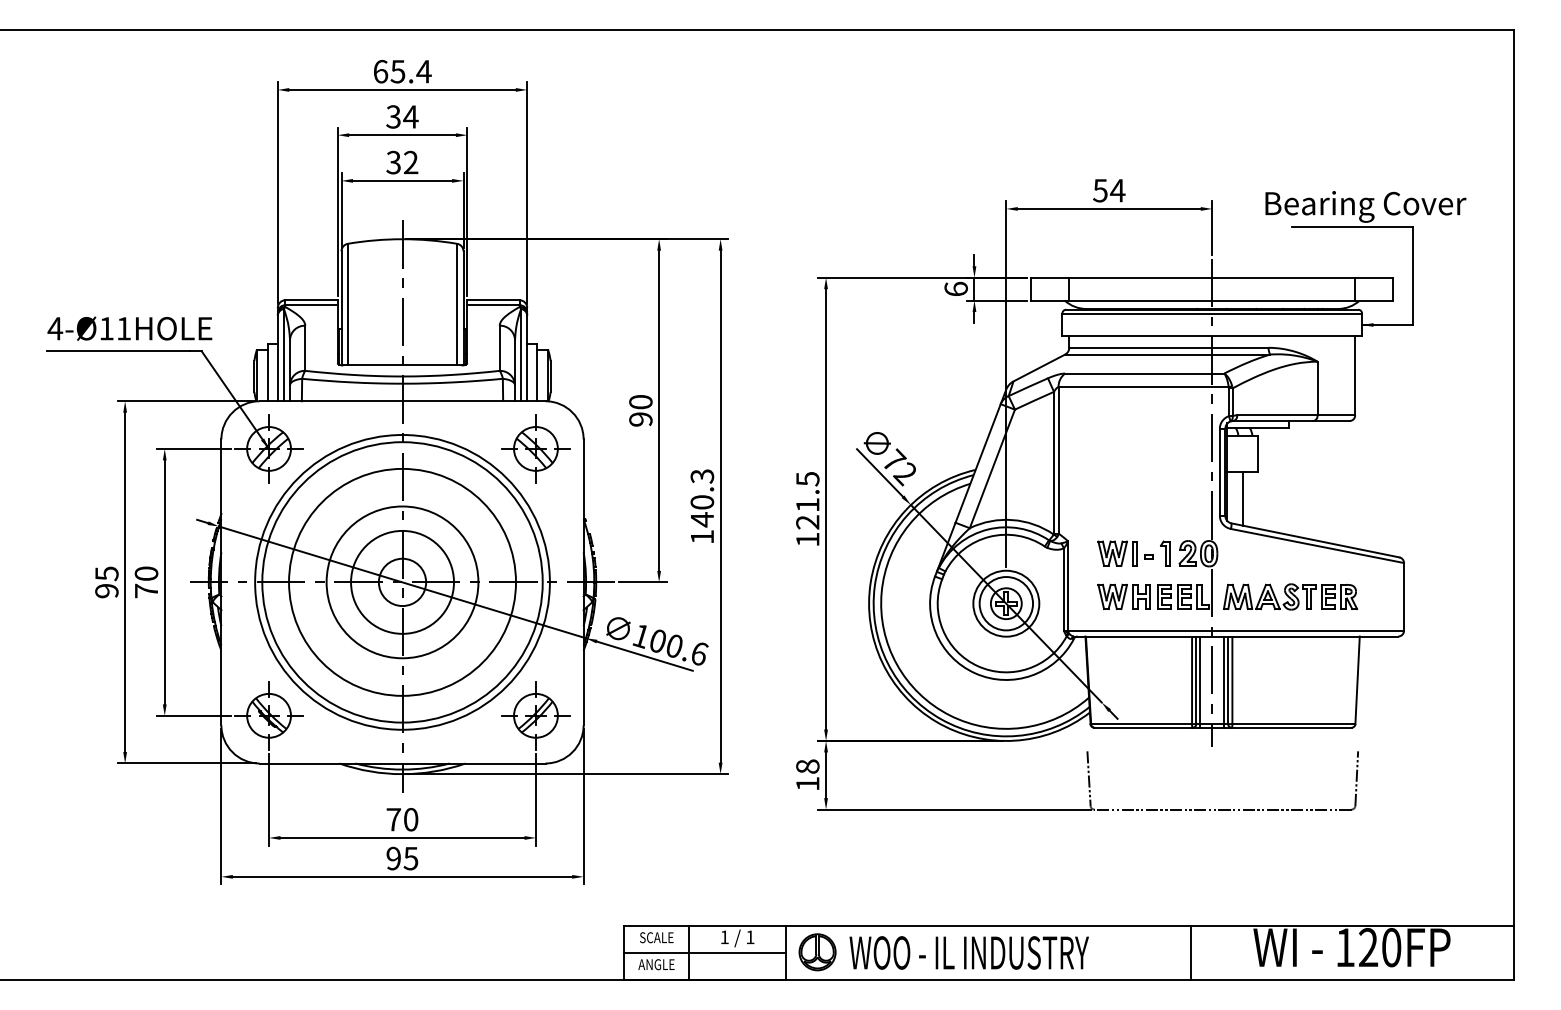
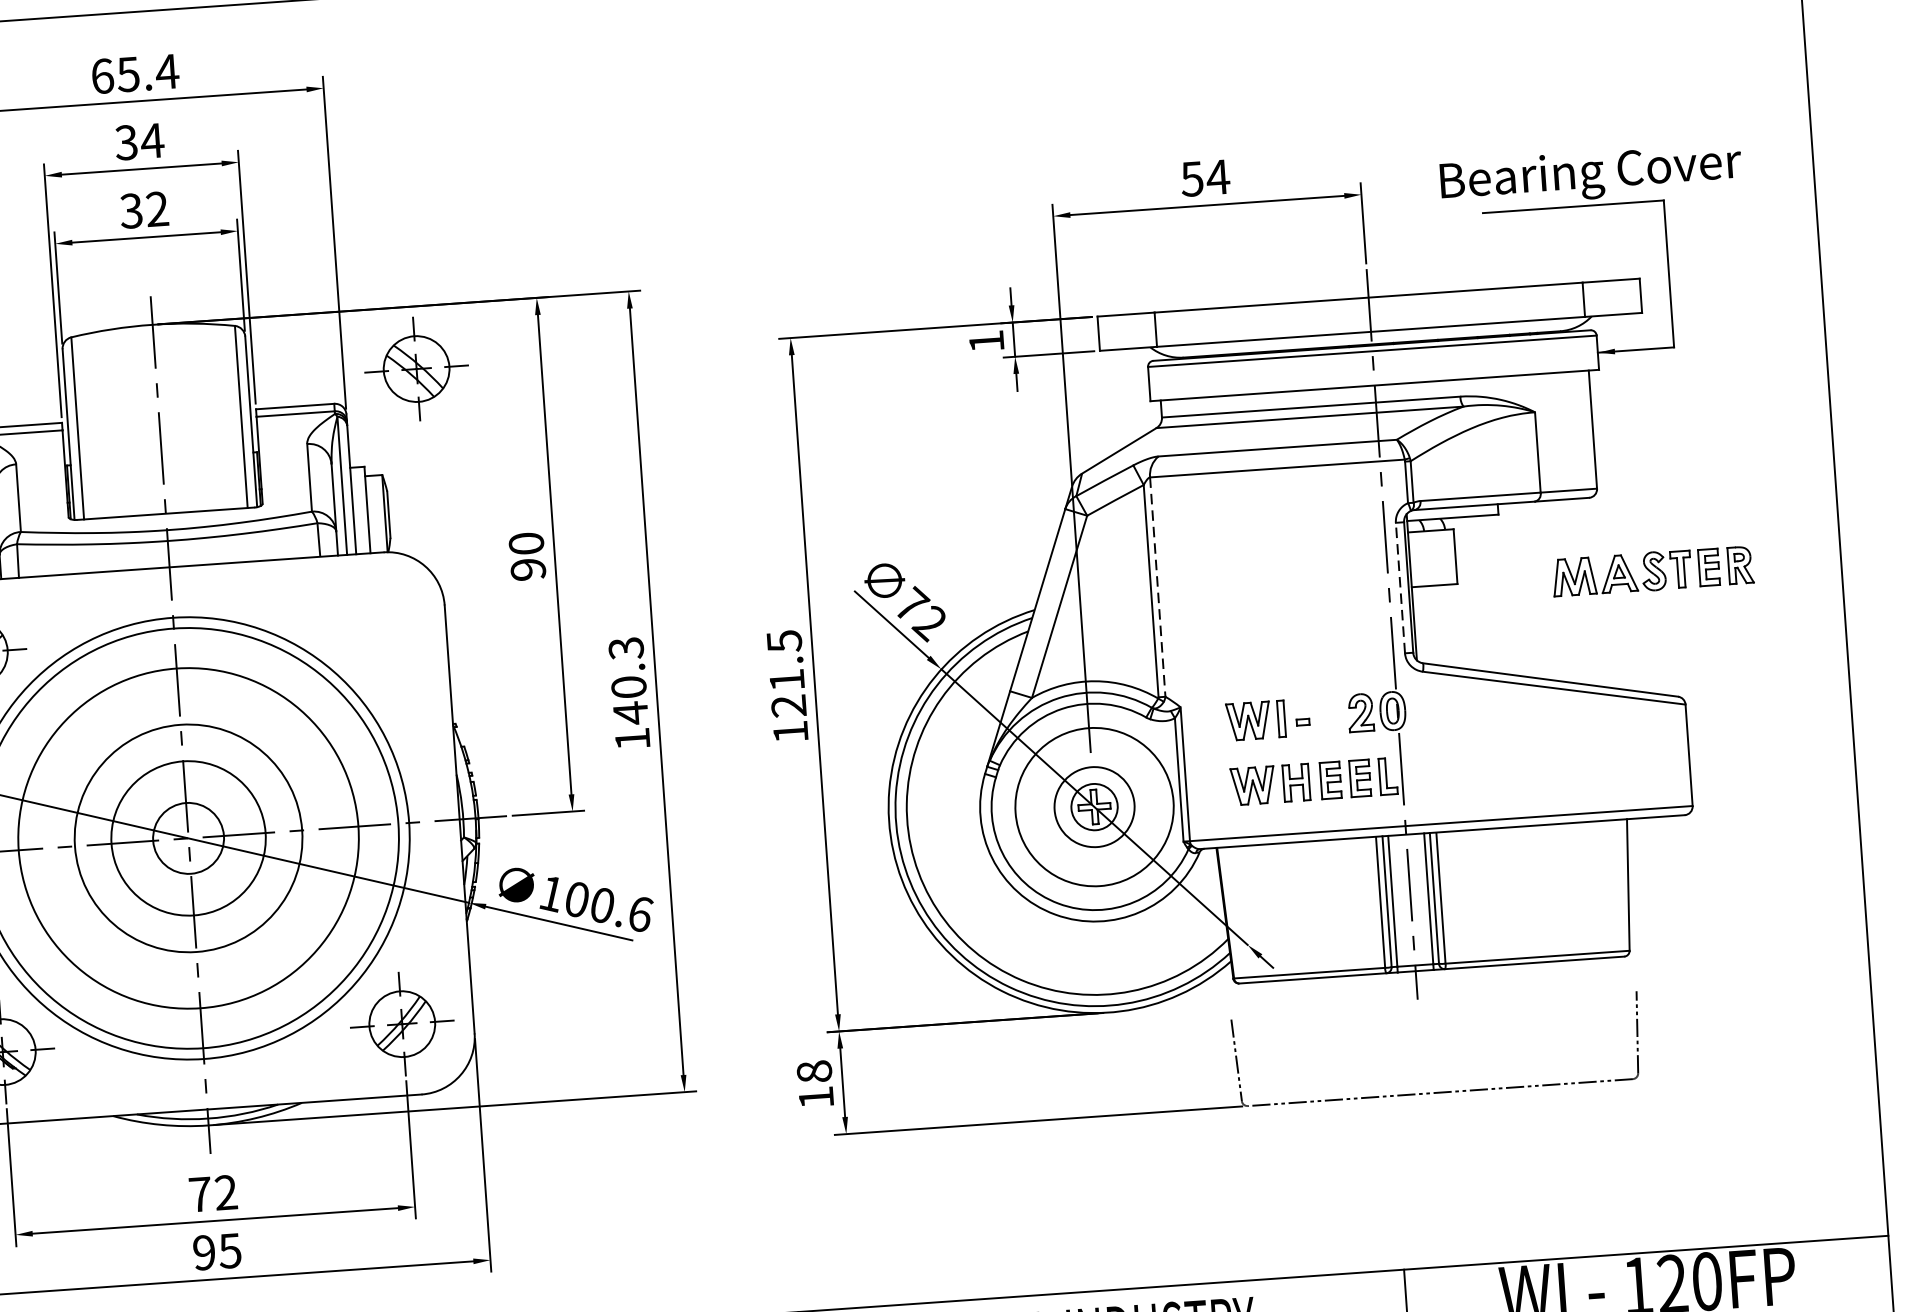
text: (955, 288) -> (985, 340), 6 -> 1
part: (535, 448) -> (415, 368), moved
line: (1058, 460) -> (1157, 587), solid -> dashed
line: (1219, 472) -> (1399, 588), solid -> dashed
line: (1242, 498) -> (1437, 624), removed
part: (1165, 553) -> (1327, 715), removed
part: (1290, 596) -> (1652, 570), moved
circle: (1006, 603) -> (1094, 806), size x1.6
text: (411, 819) -> (226, 1192), 70 -> 72

